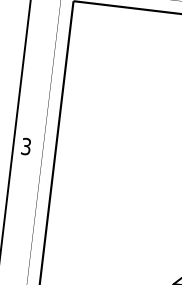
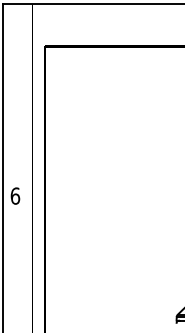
text: (26, 146) -> (15, 195), 3 -> 6

